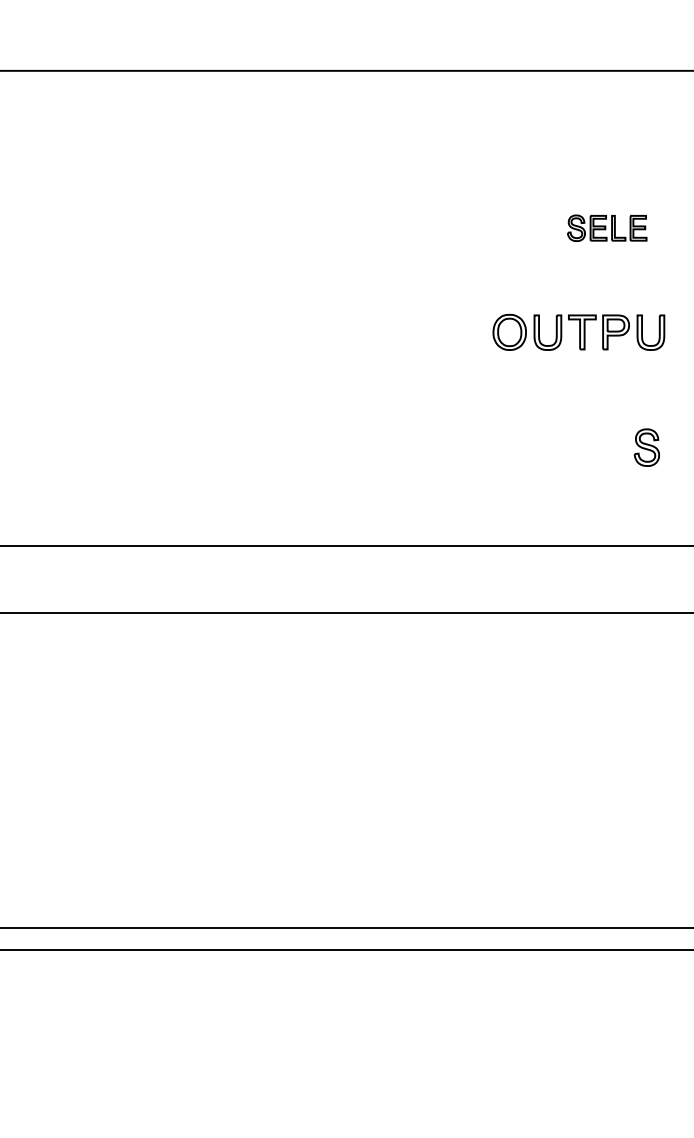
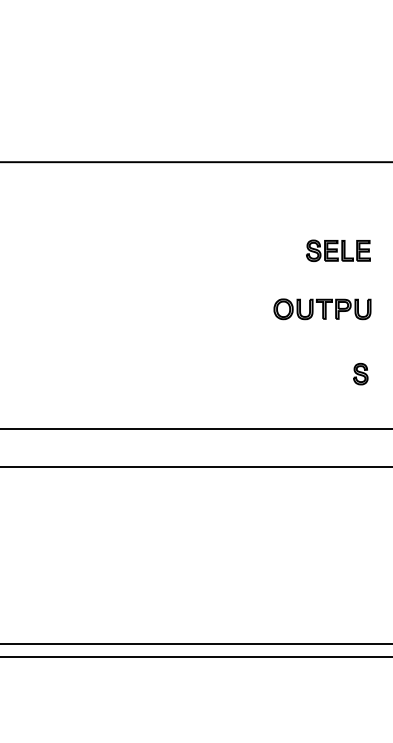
part: (607, 227) -> (338, 250), size x1.43

